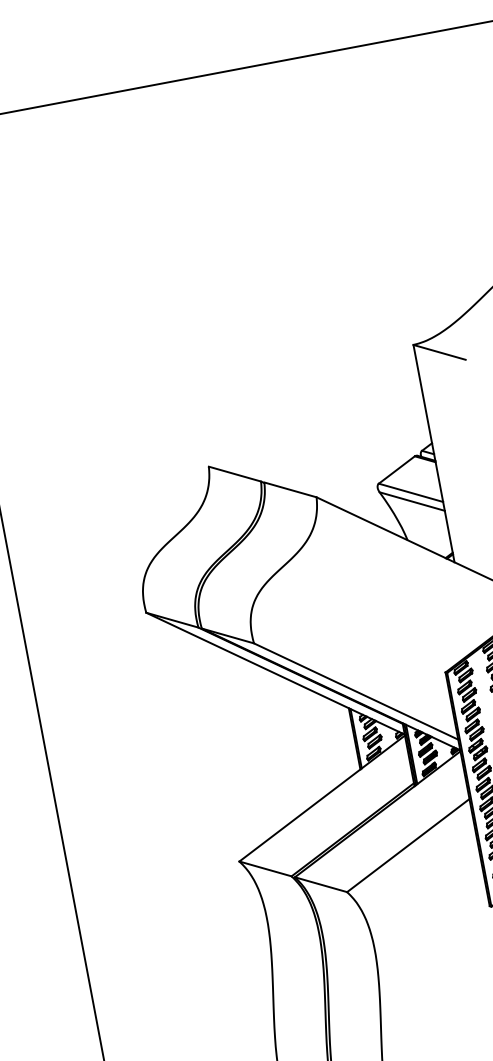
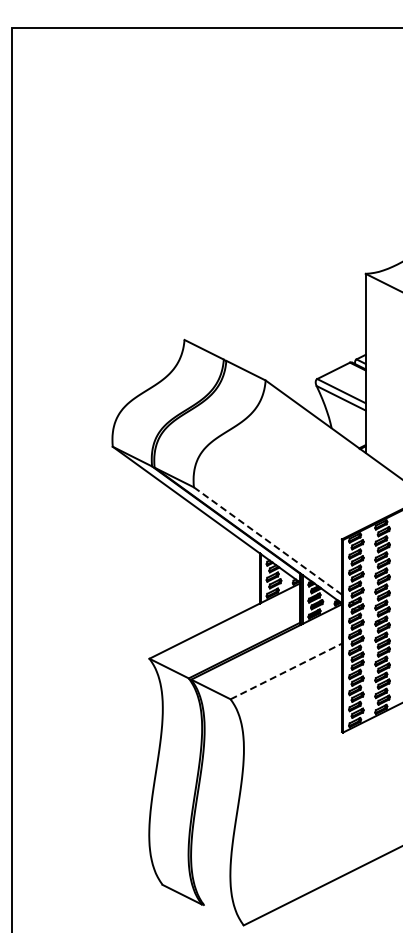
line: (356, 691) -> (268, 541), solid -> dashed
line: (408, 845) -> (286, 671), solid -> dashed

